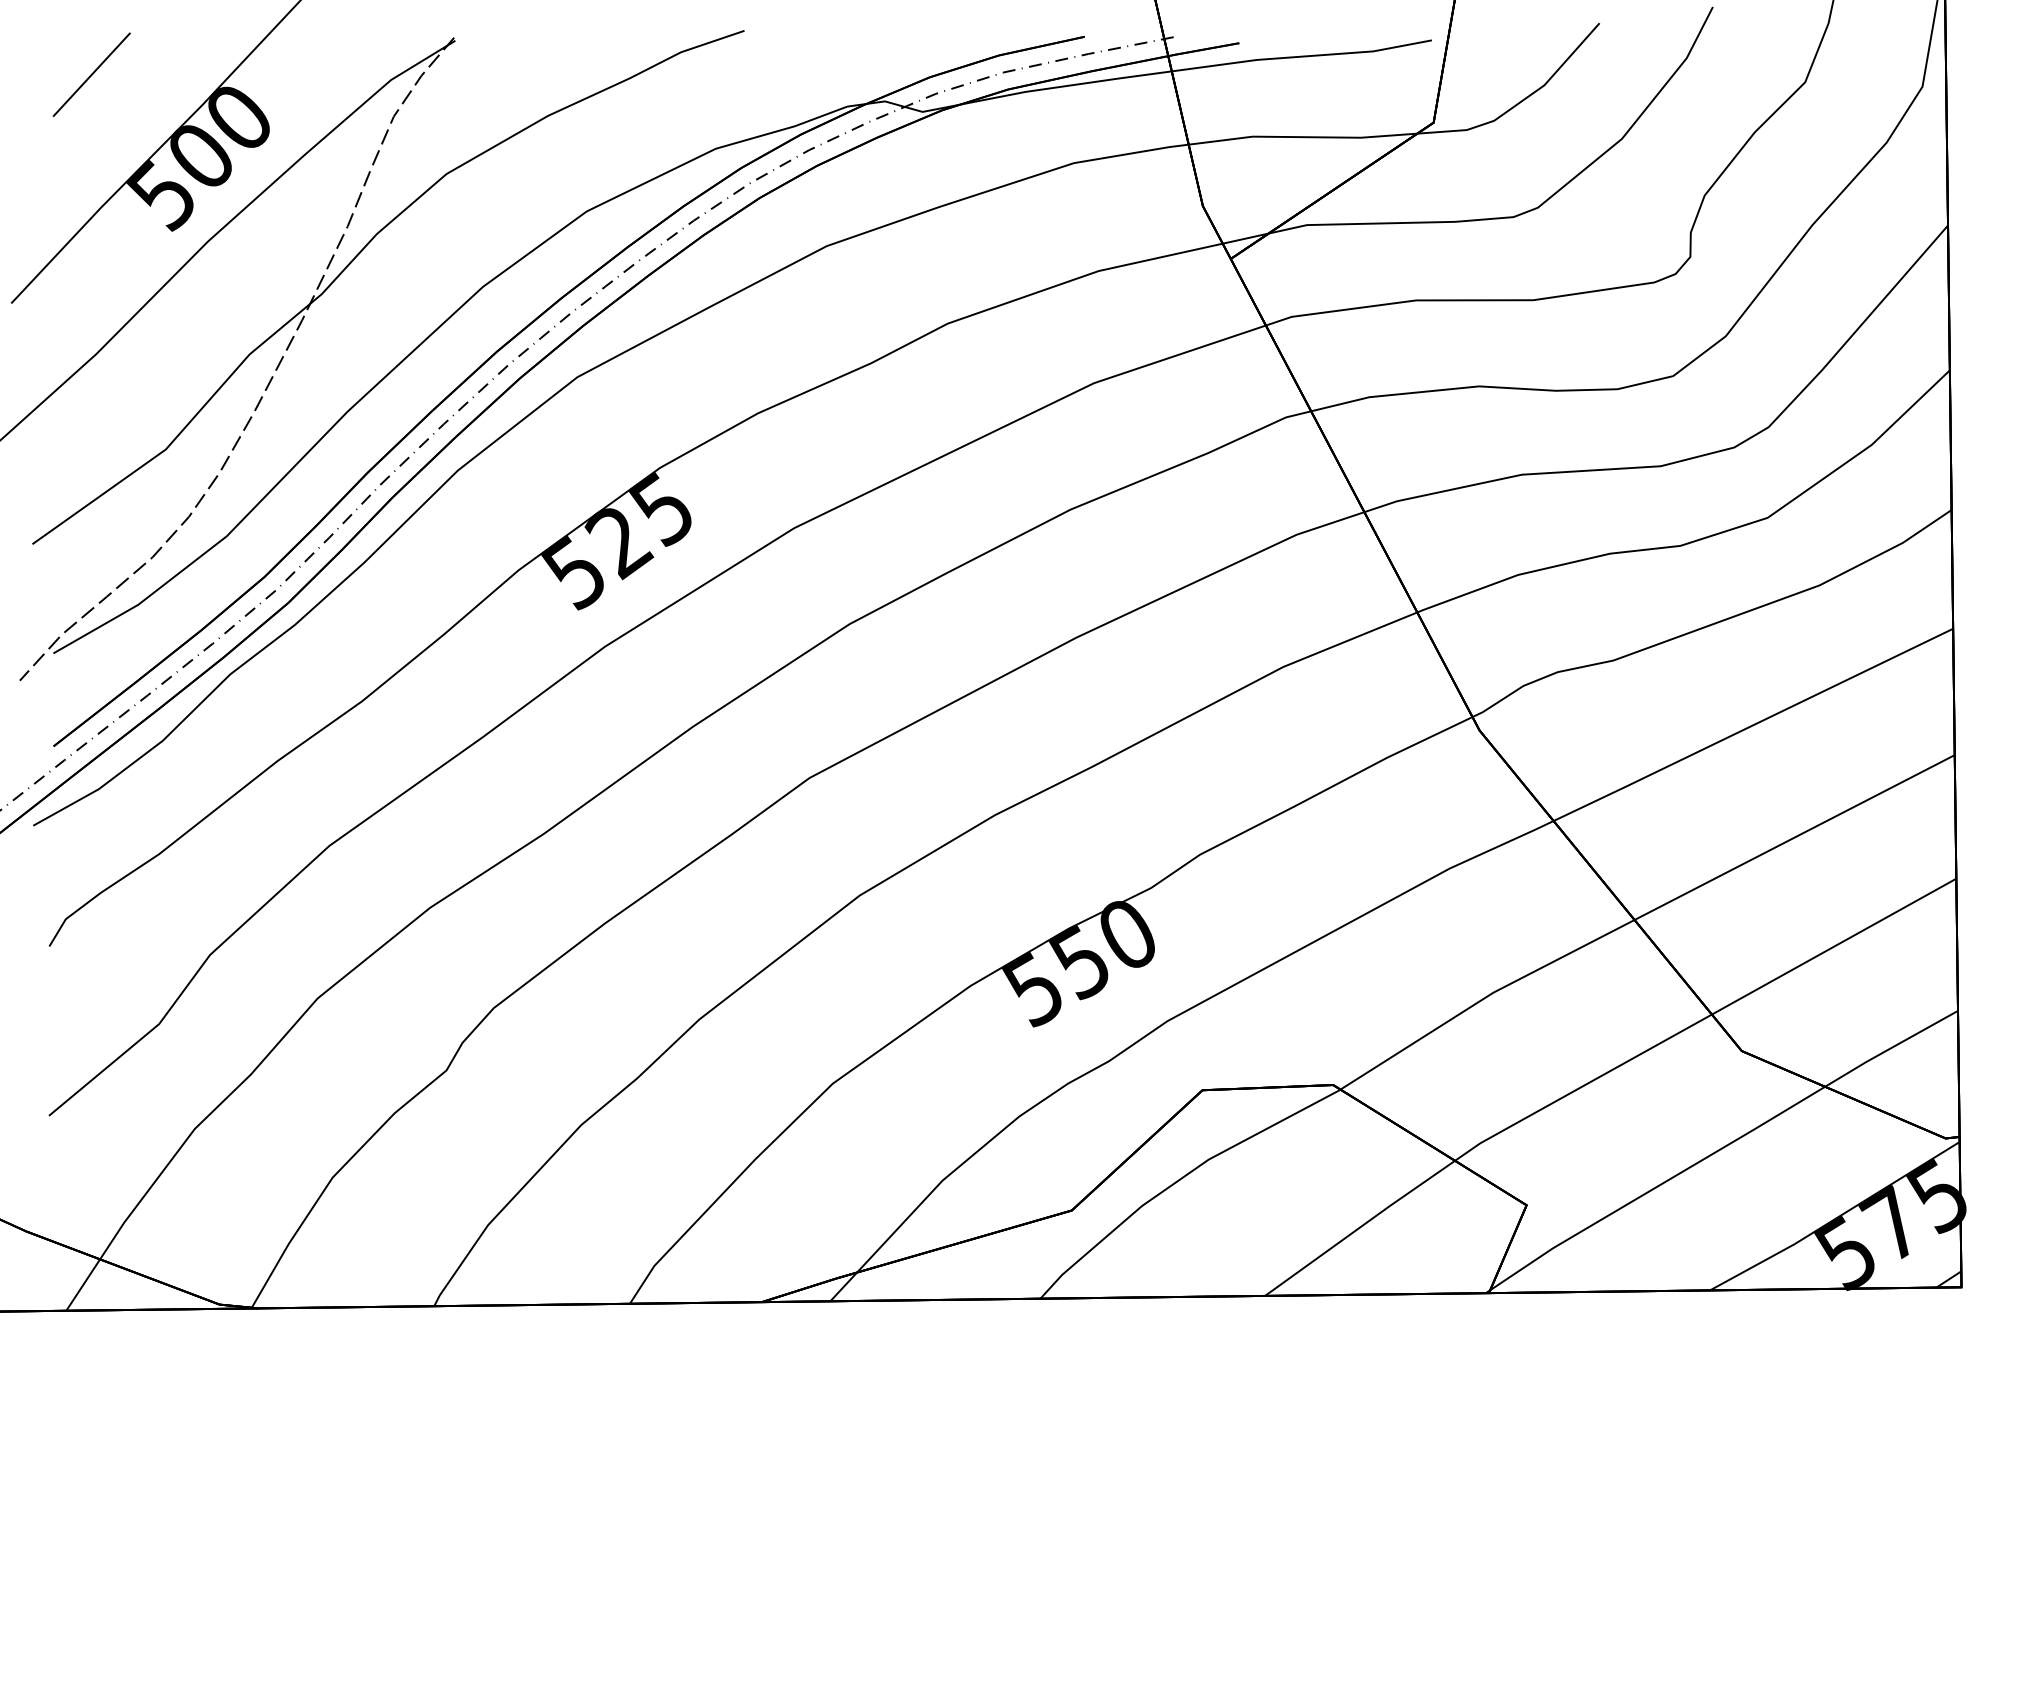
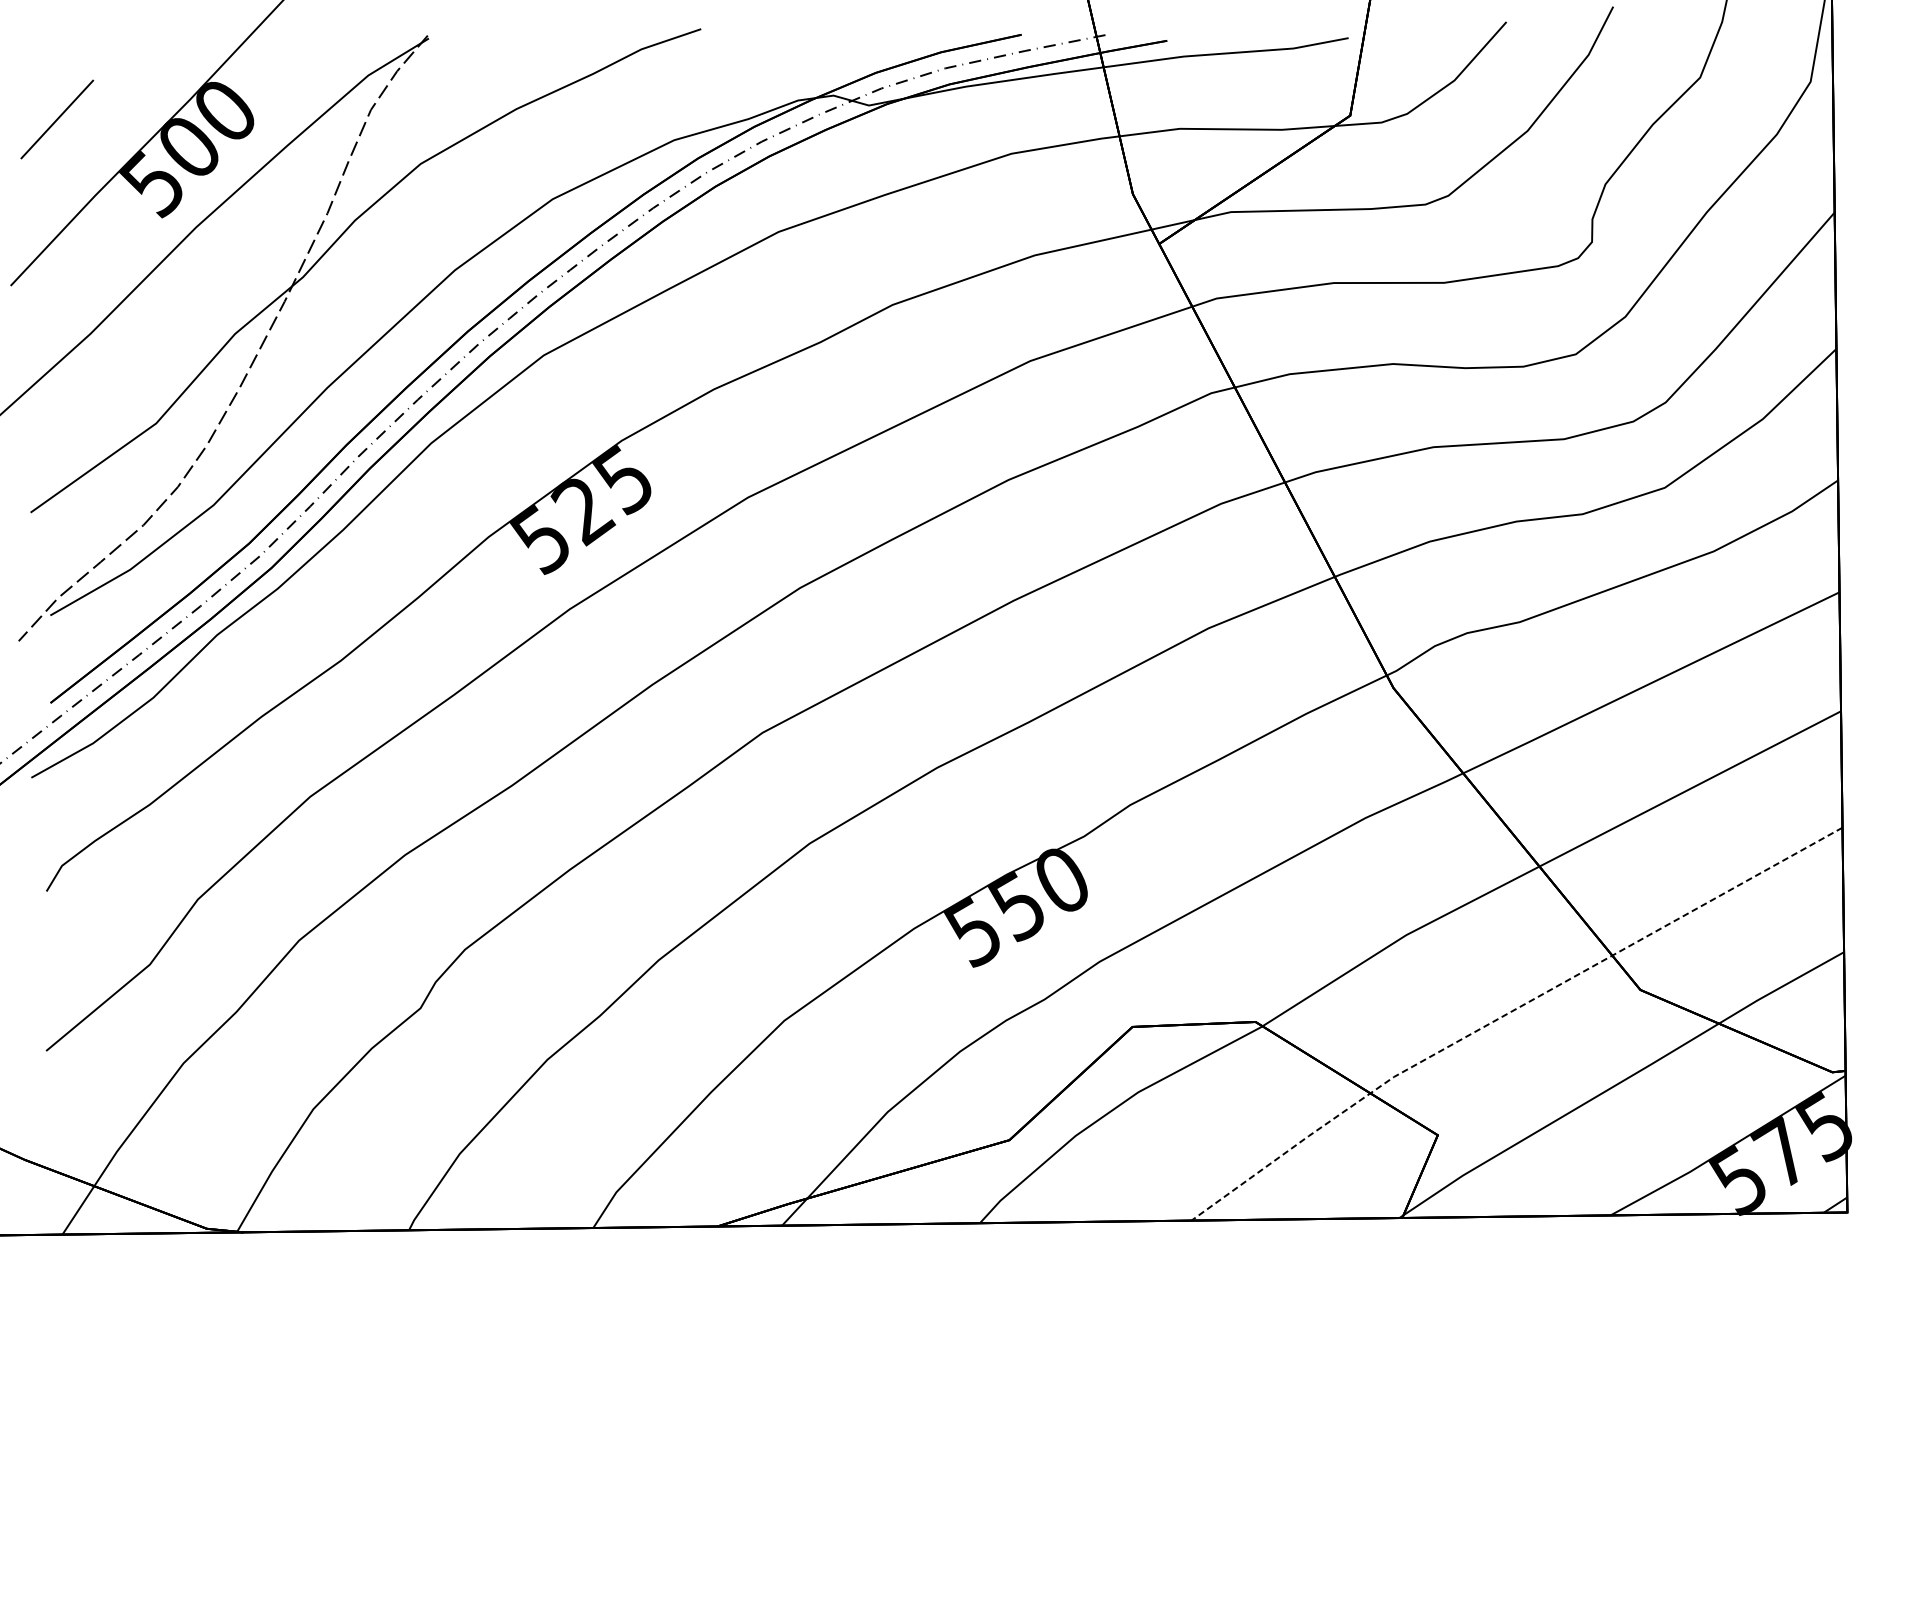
line: (91, 74) -> (57, 119), moved
line: (1601, 1075) -> (1508, 1013), solid -> dashed

